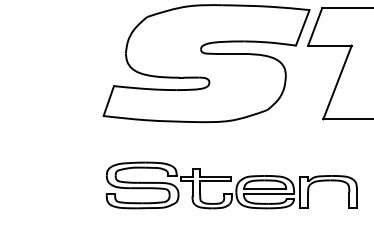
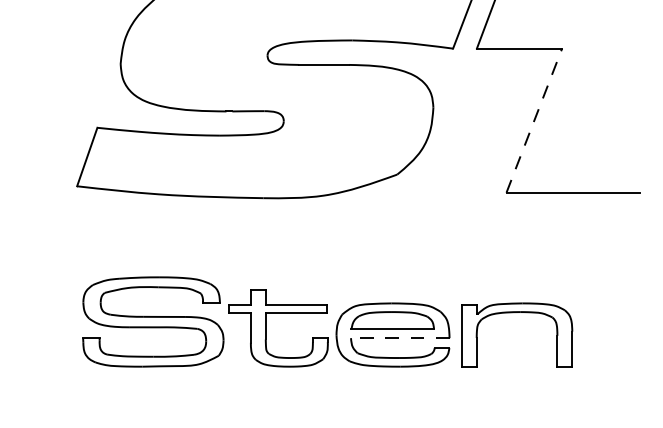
line: (337, 82) -> (534, 120), solid -> dashed
line: (268, 193) -> (399, 337), solid -> dashed

